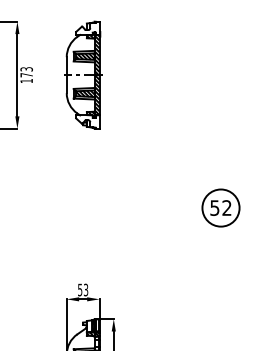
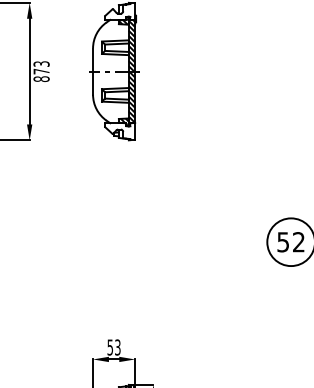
hatch: (85, 56) -> (117, 47), removed
text: (26, 80) -> (41, 78), 173 -> 873
hatch: (85, 93) -> (117, 95), removed

